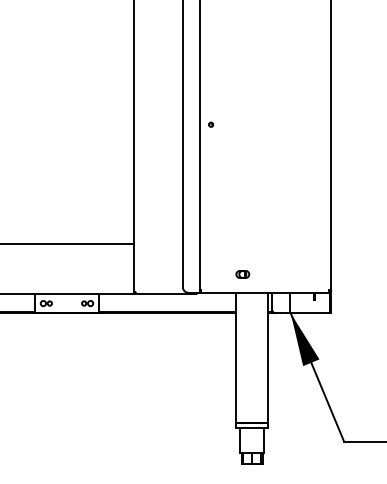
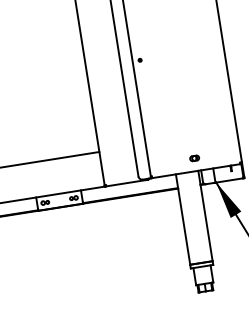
part: (242, 274) -> (194, 158), moved

